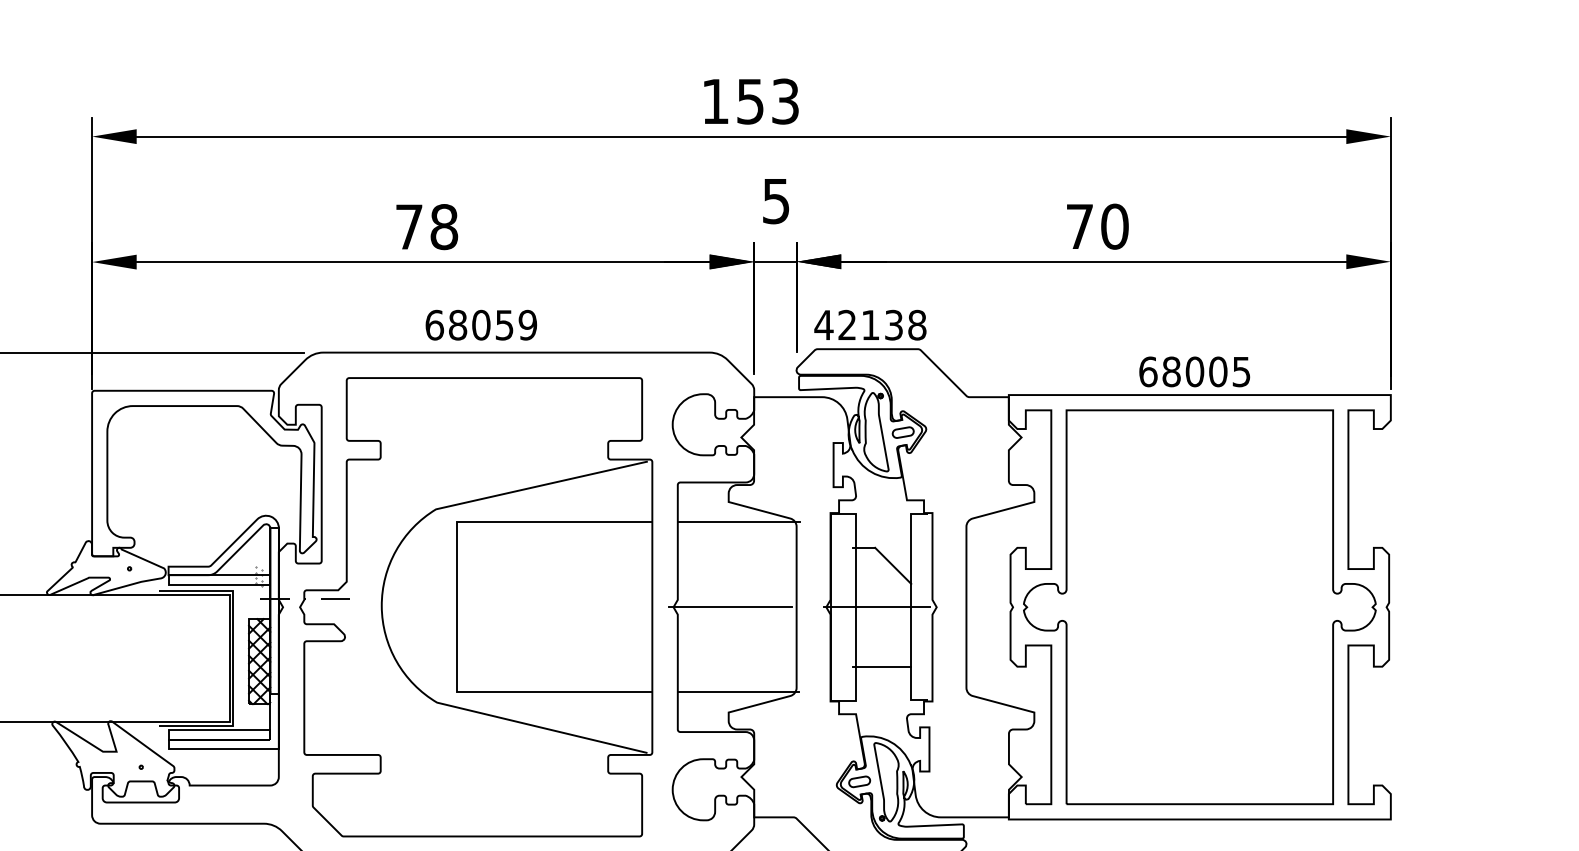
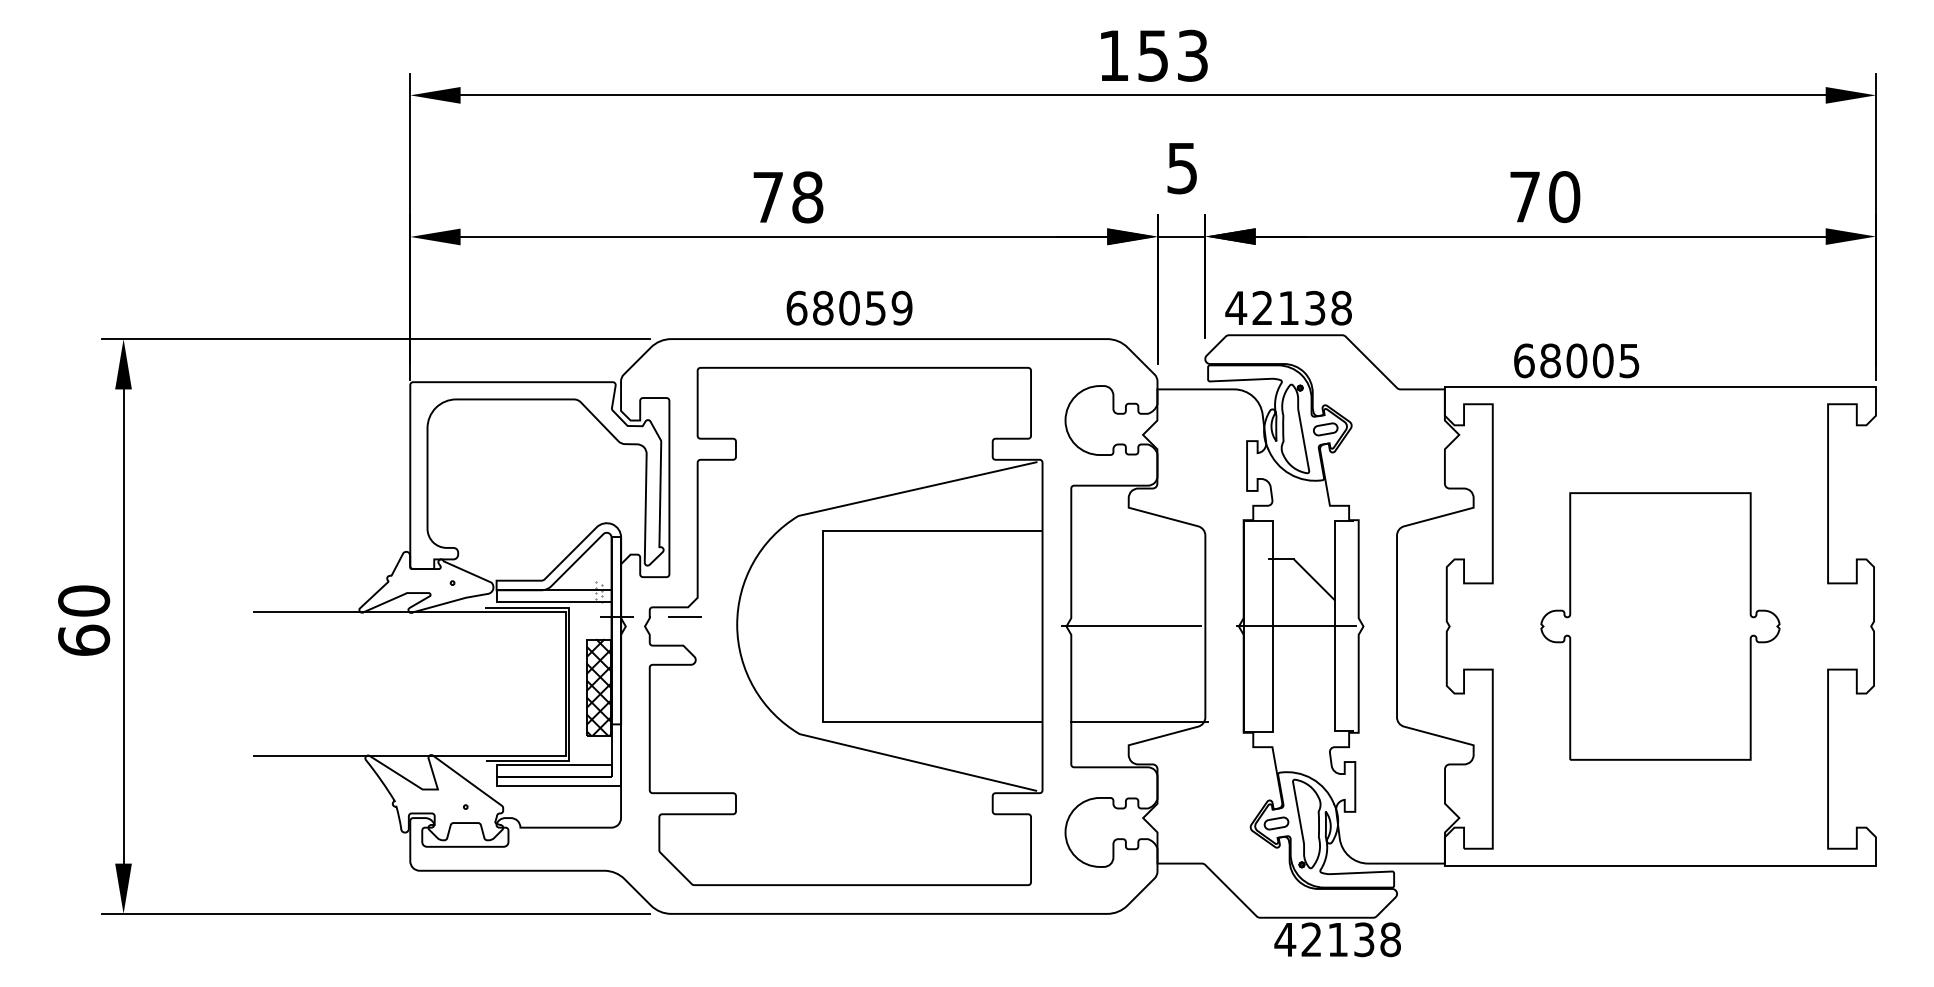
text: (1194, 371) -> (1576, 360), moved
line: (739, 522) -> (1140, 530), removed
part: (1199, 607) -> (1660, 626), size x0.6
line: (881, 666) -> (1301, 693), removed

